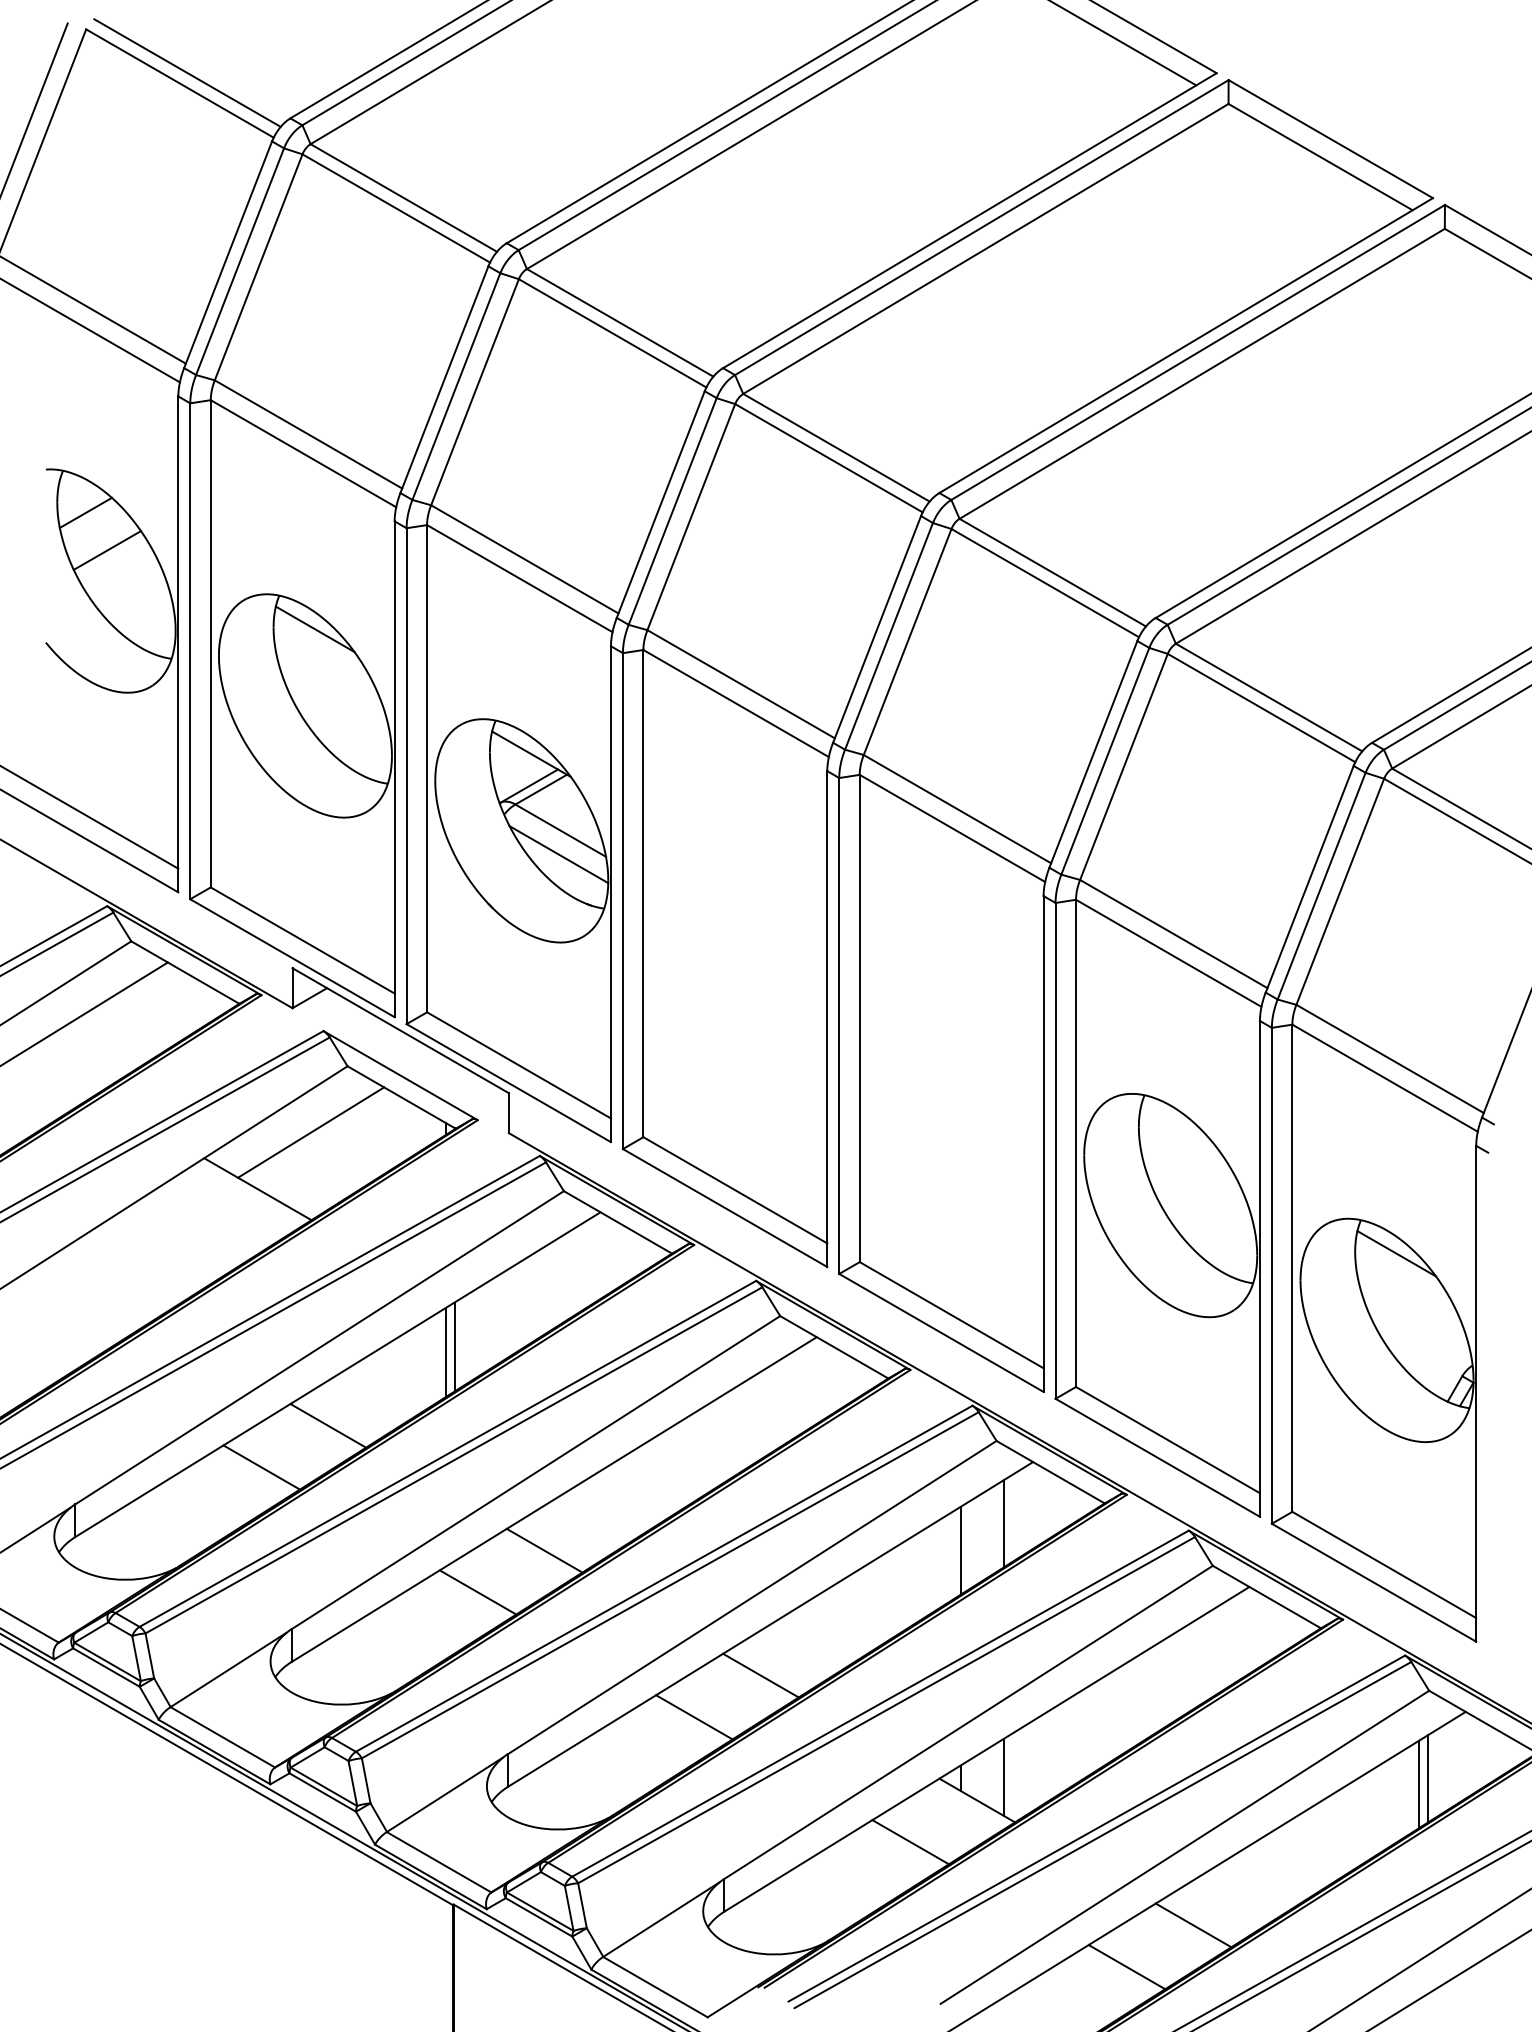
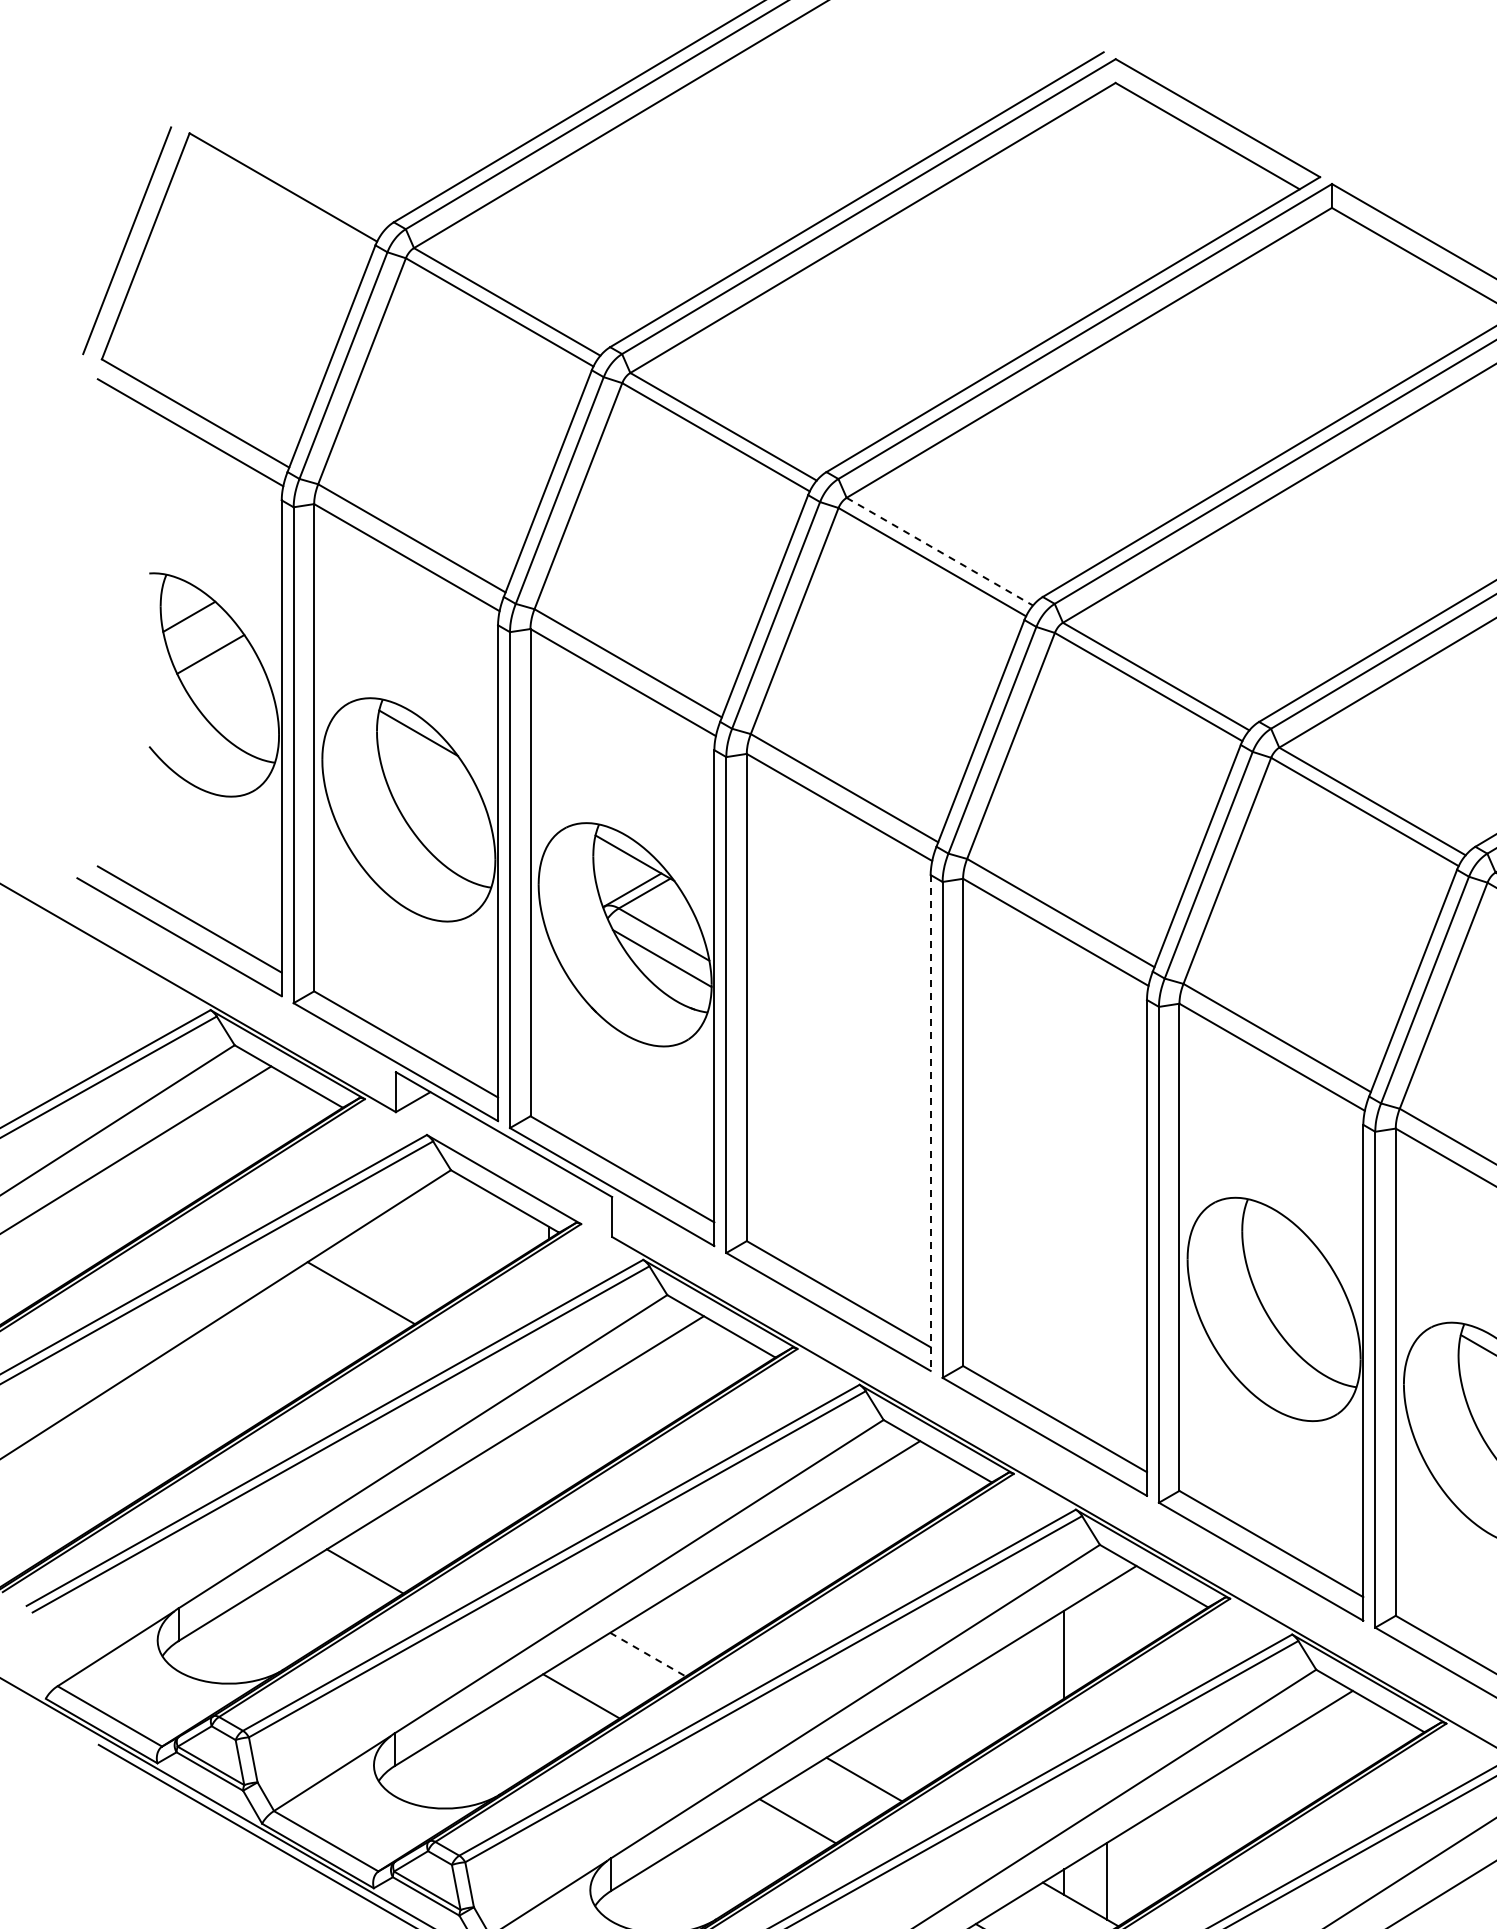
line: (187, 72) -> (290, 176), removed
line: (836, 447) -> (939, 551), solid -> dashed
line: (827, 1019) -> (930, 1123), solid -> dashed
line: (311, 1132) -> (414, 1236), removed
line: (454, 1346) -> (557, 1450), removed
line: (445, 1352) -> (548, 1456), removed
line: (328, 1425) -> (431, 1529), removed
line: (1004, 1523) -> (1107, 1627), removed
line: (544, 1550) -> (647, 1654), solid -> dashed

